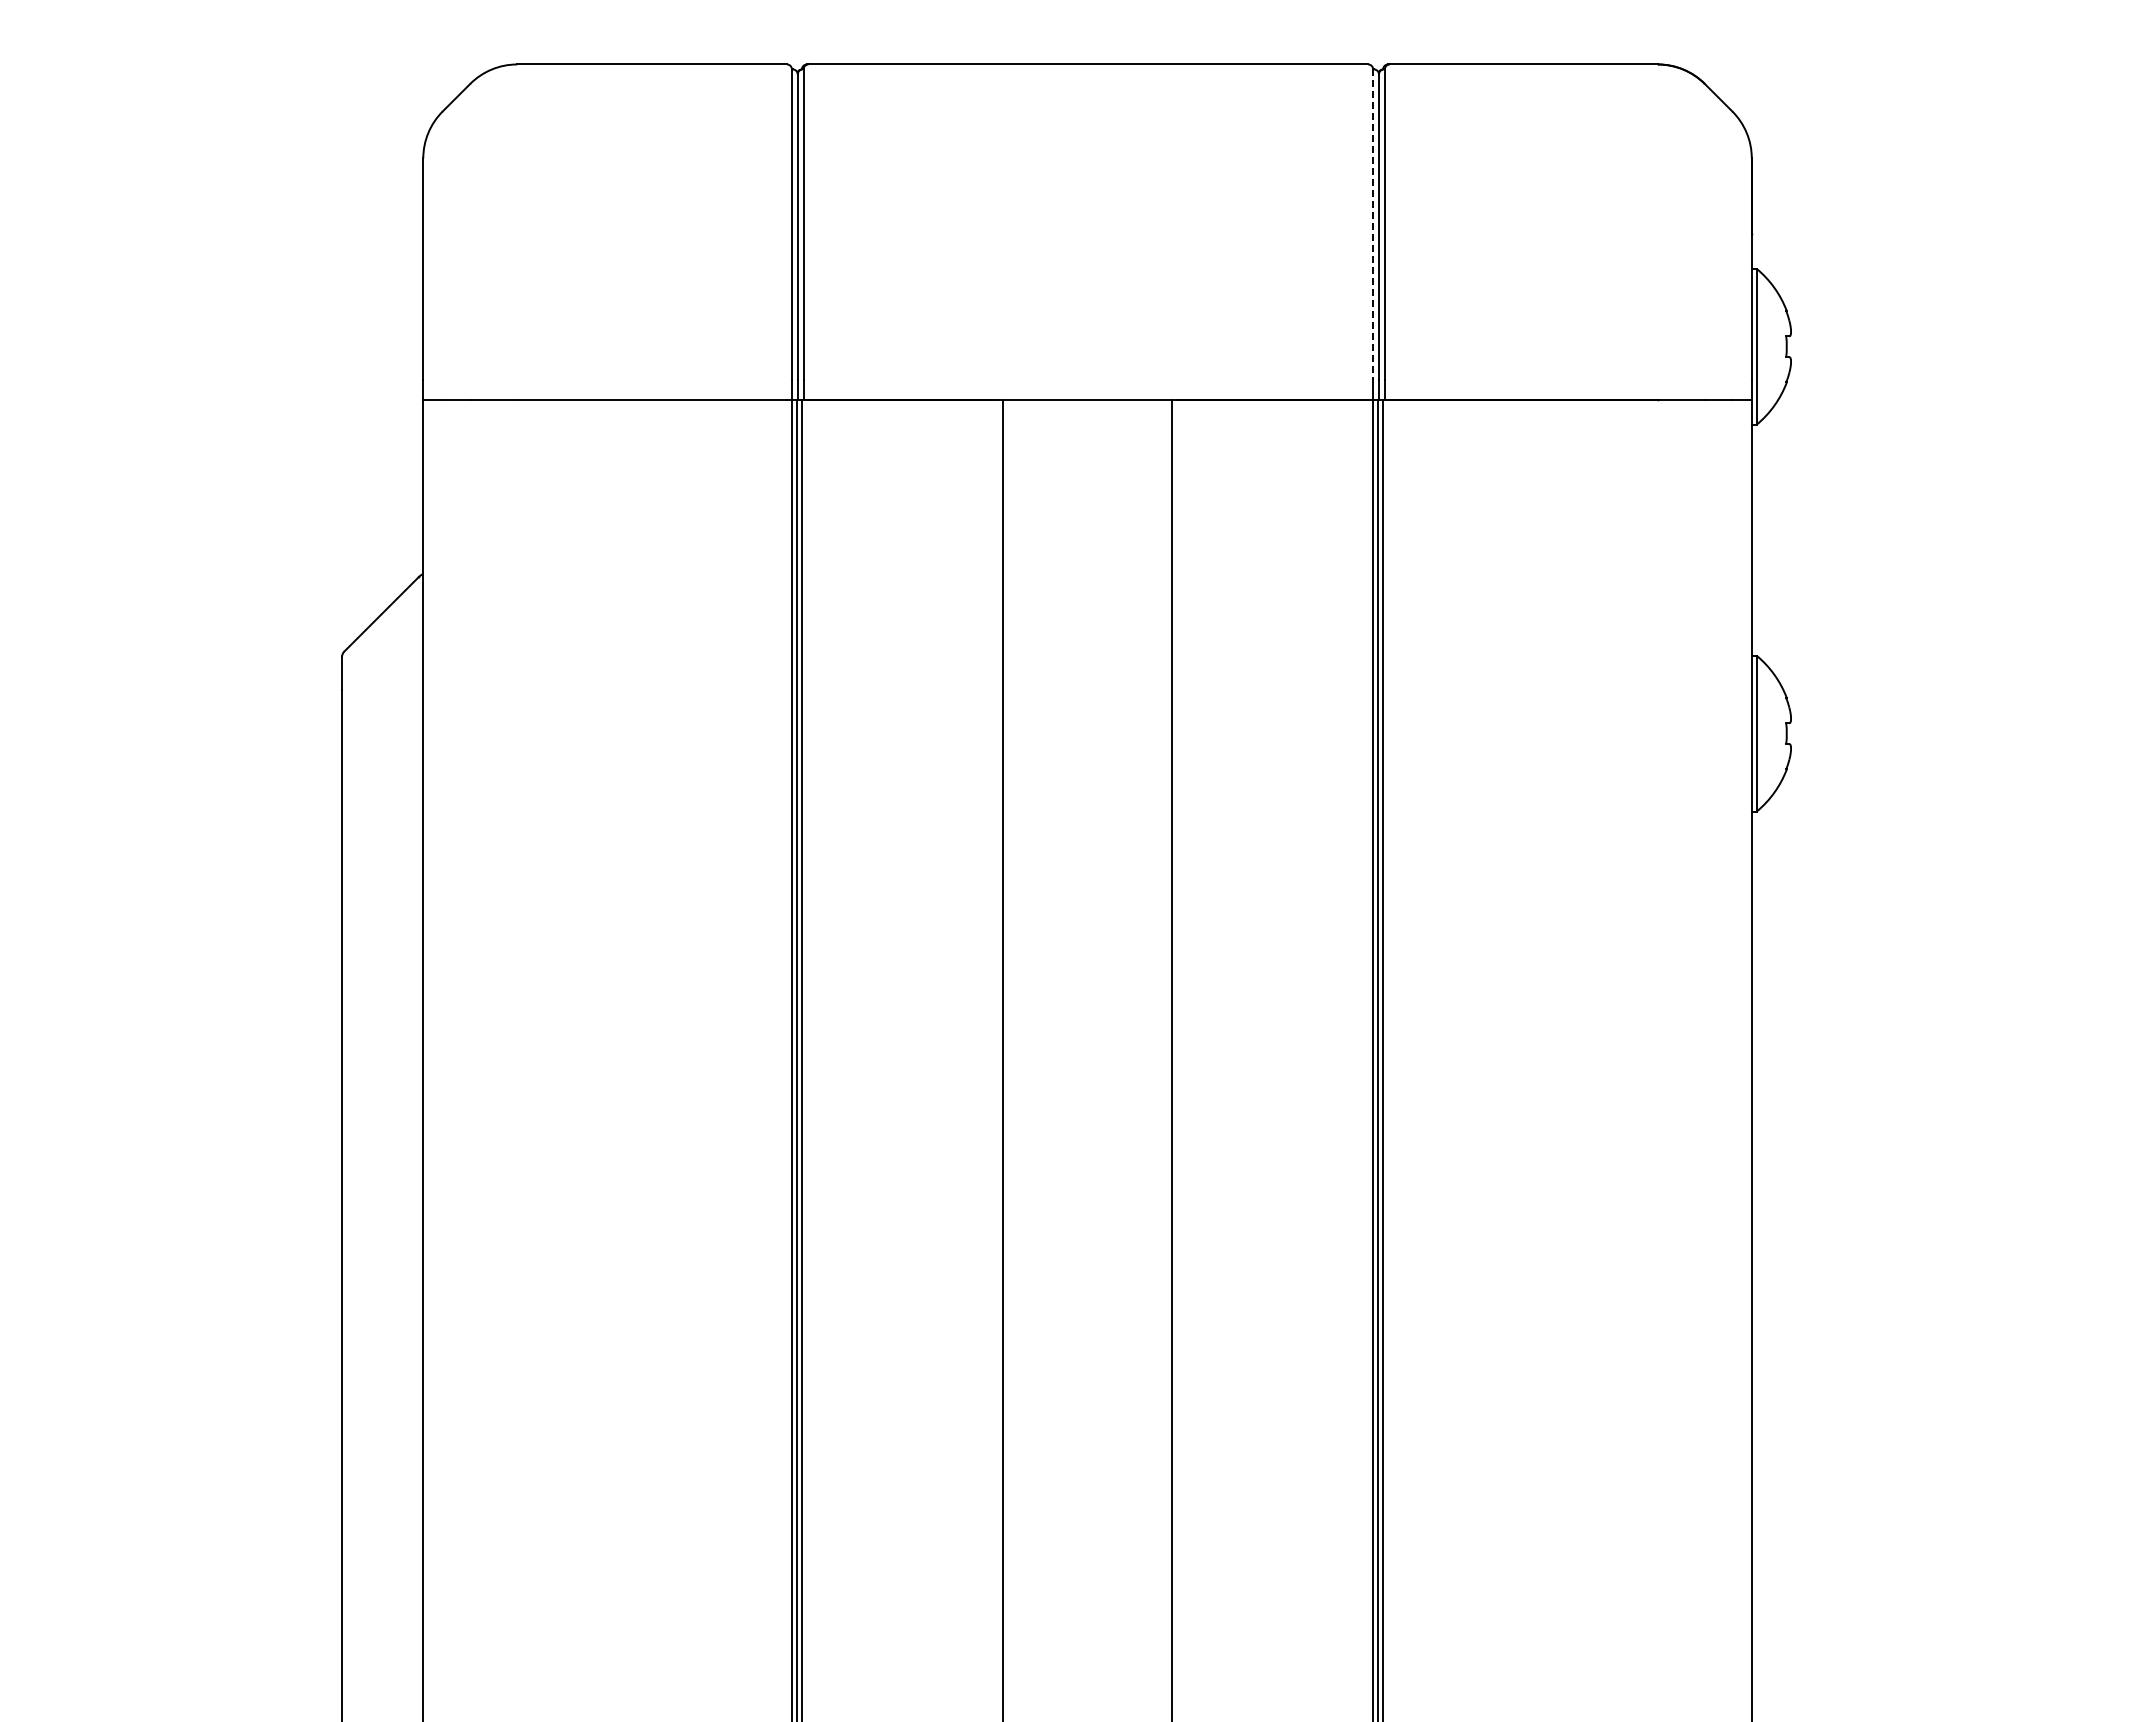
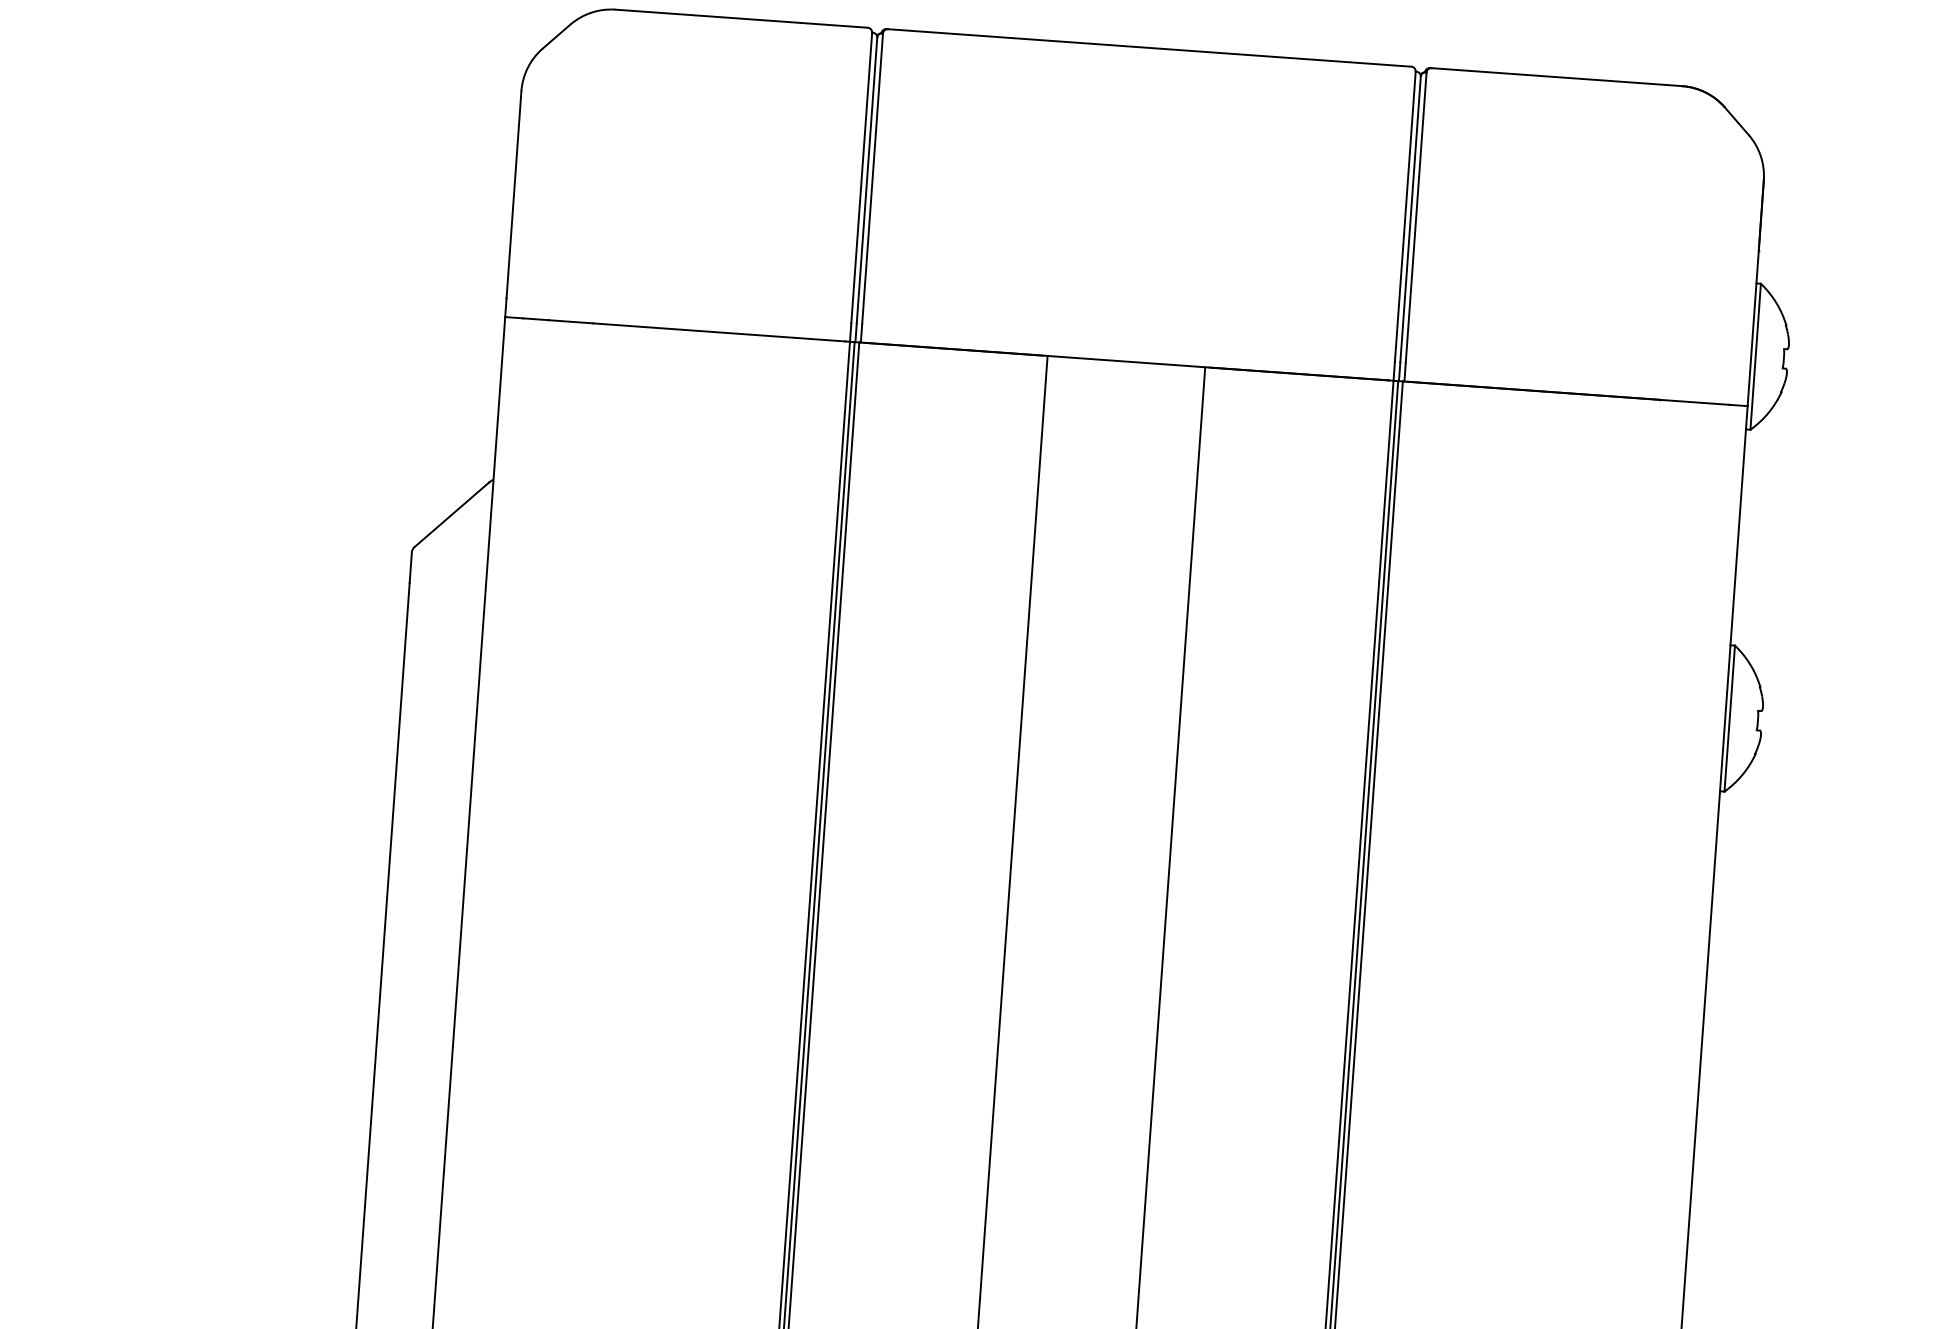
line: (1373, 225) -> (1405, 217), dashed -> solid

